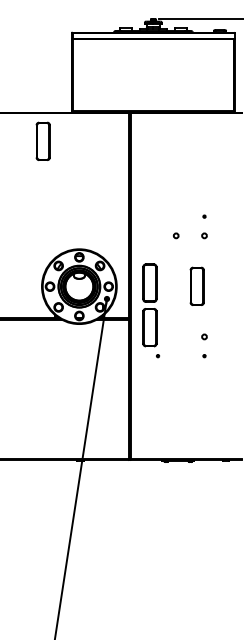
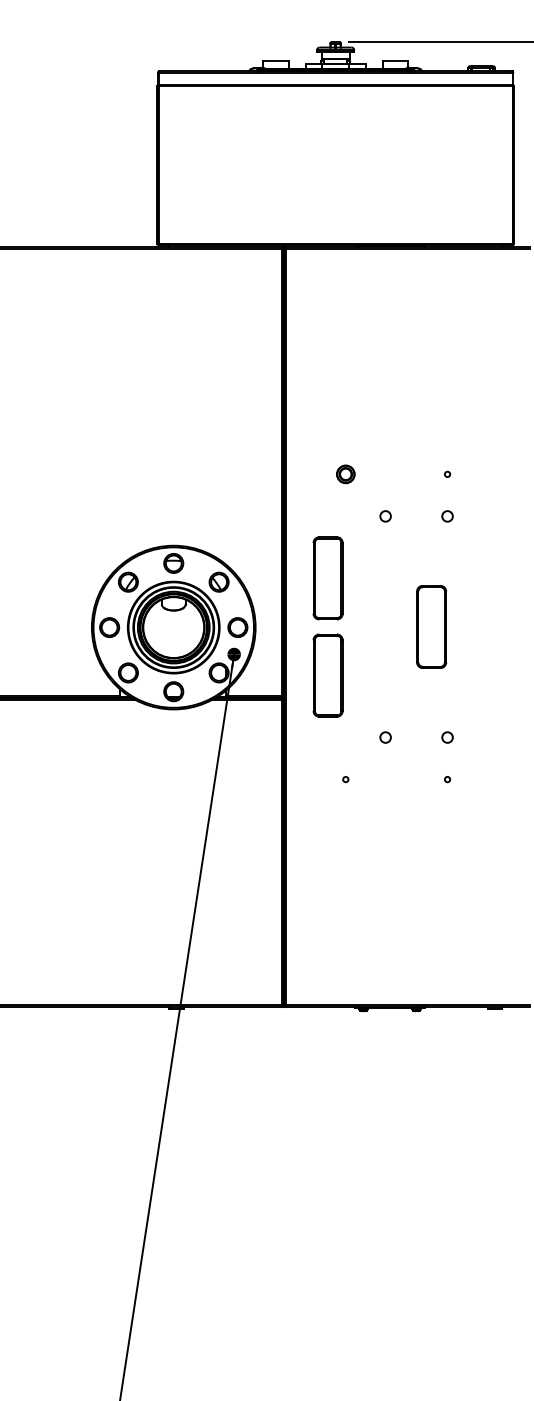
part: (42, 140) -> (93, 307), removed
part: (157, 216) -> (344, 474), added
part: (149, 305) -> (327, 627), moved
circle: (176, 336) -> (386, 736), added

